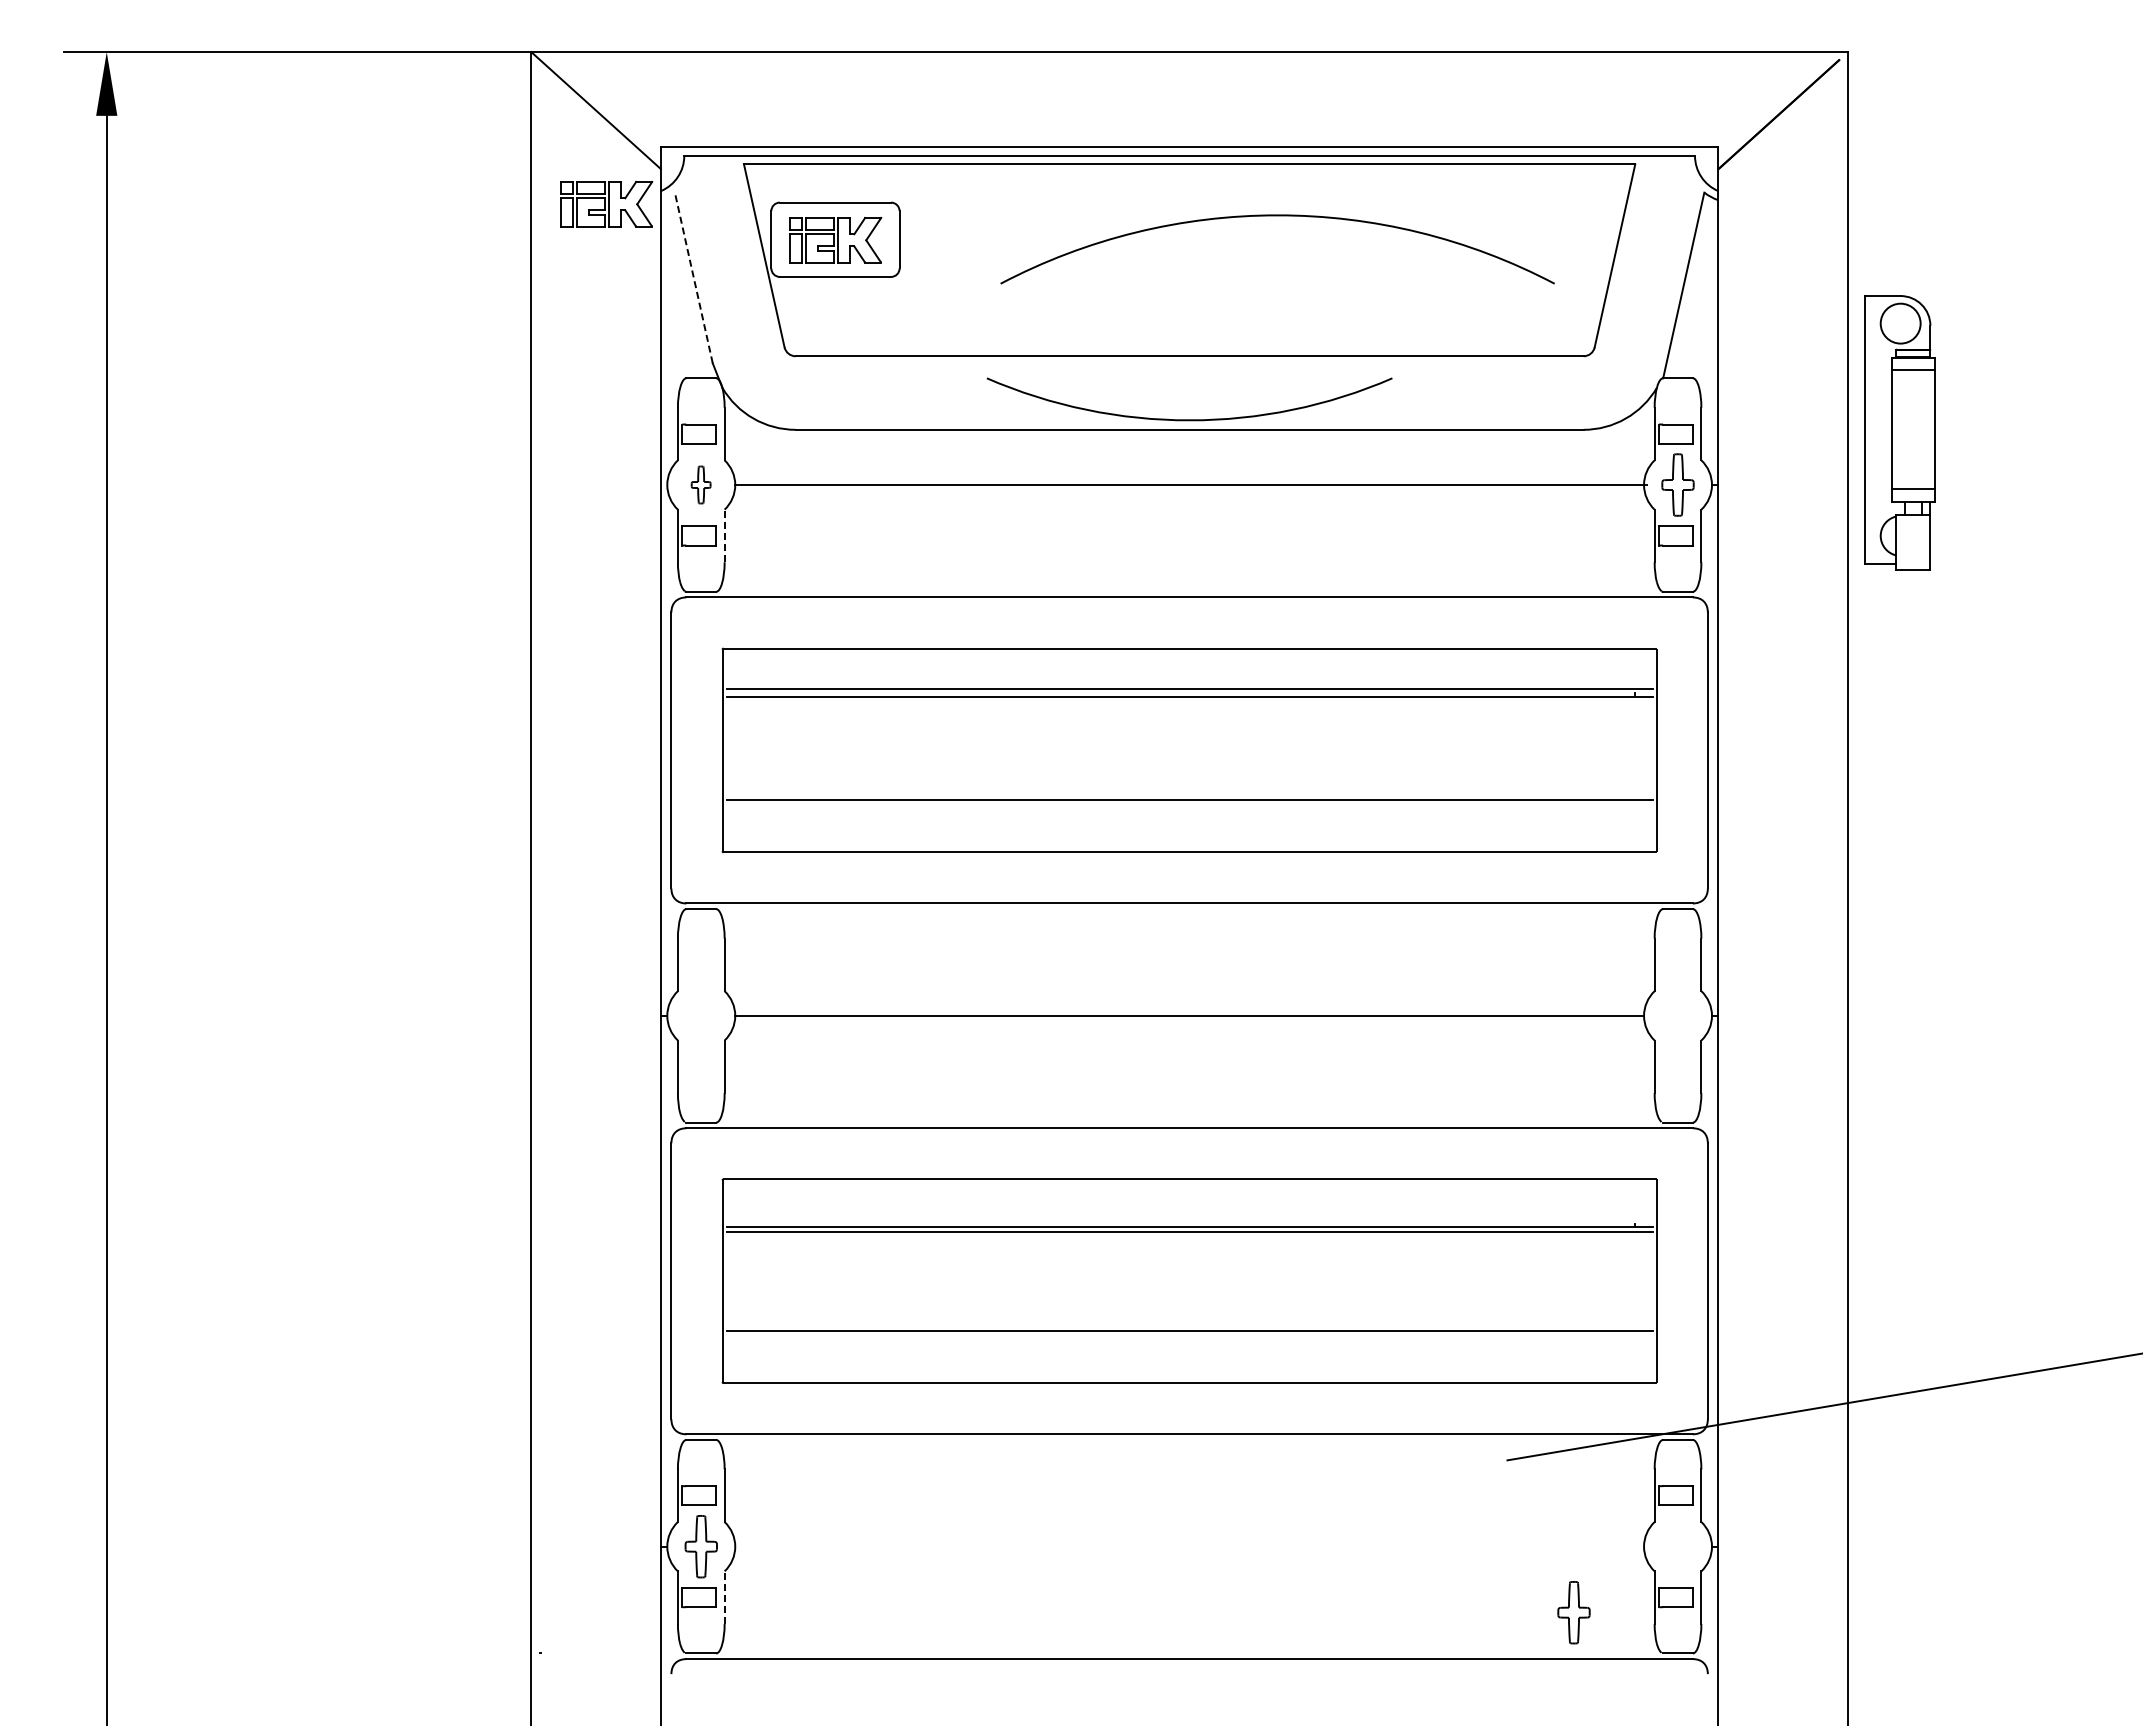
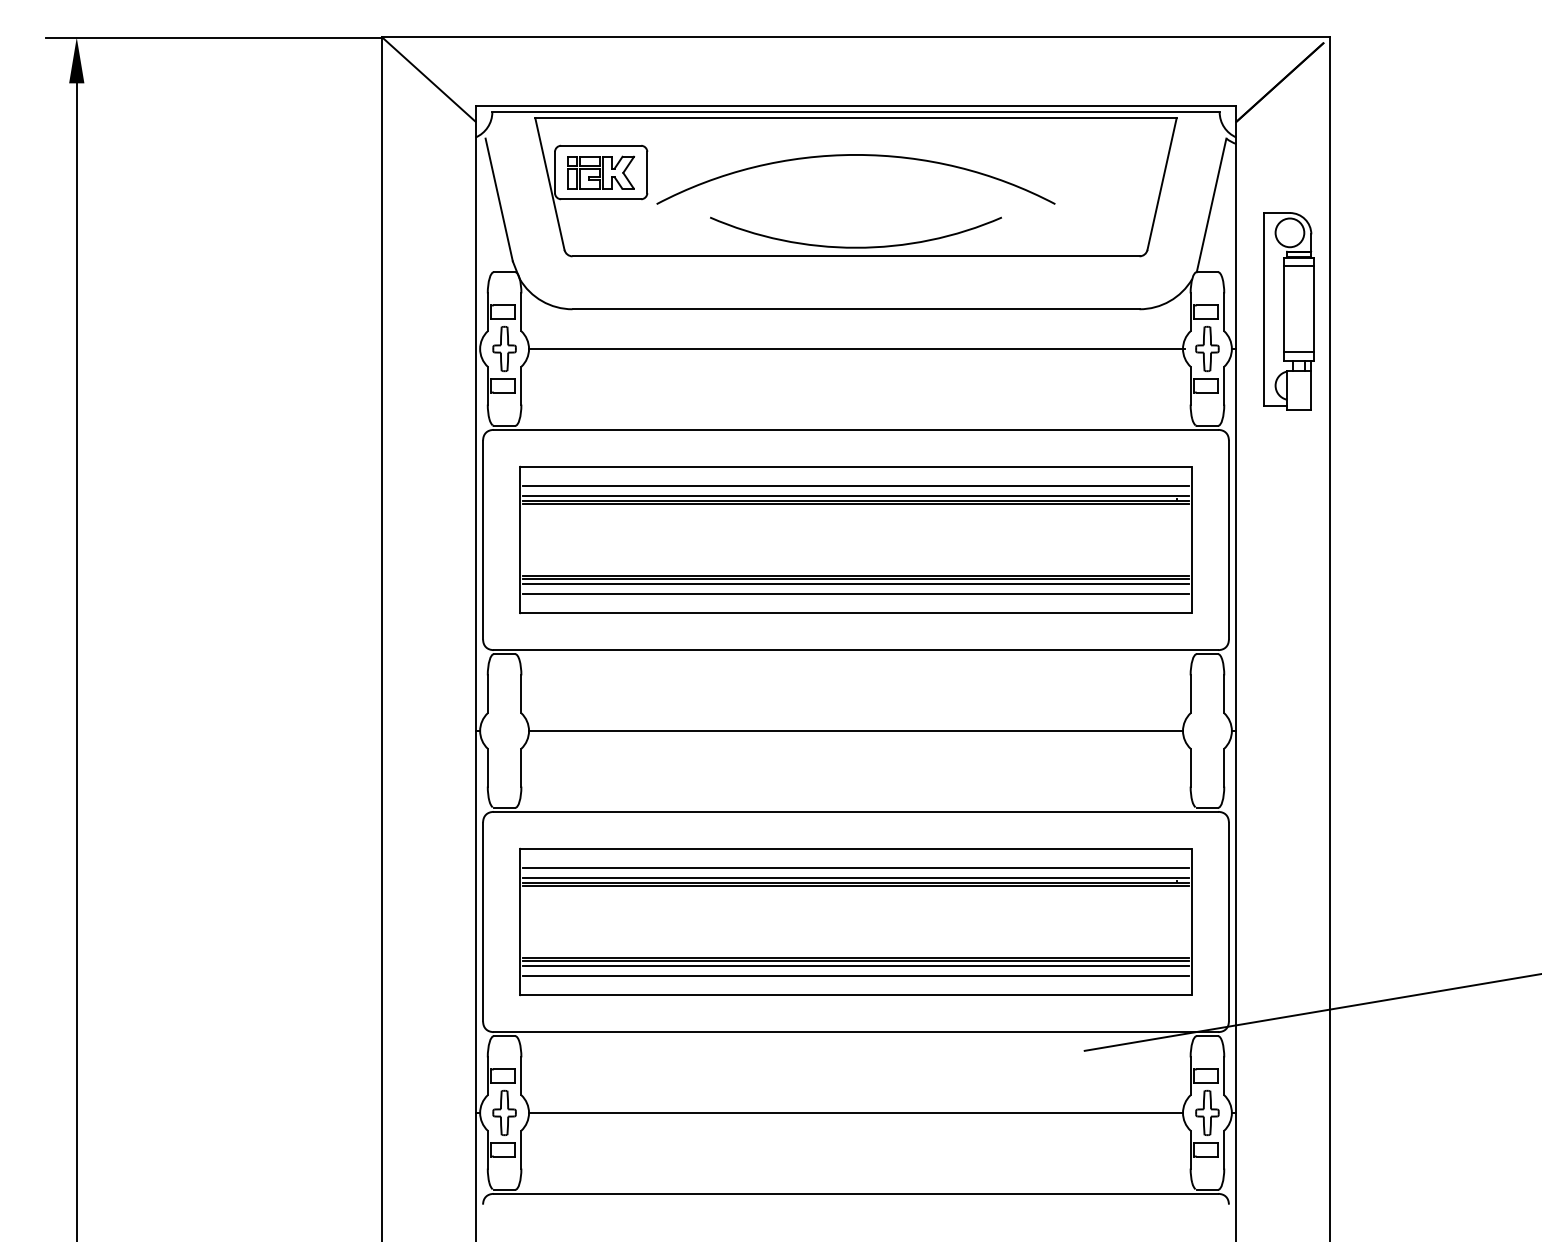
part: (606, 204) -> (436, 147), removed
arc: (1277, 216) -> (855, 155), moved
line: (693, 277) -> (498, 199), dashed -> solid
arc: (1189, 419) -> (855, 247), moved
part: (1899, 432) -> (1289, 311), moved
part: (700, 484) -> (504, 348), size x1.67
line: (724, 535) -> (521, 385), dashed -> solid
line: (1189, 675) -> (855, 486), added
line: (1189, 700) -> (855, 504), added
line: (1189, 804) -> (855, 578), added
line: (1189, 812) -> (855, 584), added
line: (1189, 825) -> (855, 594), added
line: (1189, 1206) -> (855, 868), added
line: (1189, 1219) -> (855, 877), added
line: (1189, 1335) -> (855, 961), added
line: (1189, 1342) -> (855, 966), added
line: (1189, 1356) -> (855, 976), added
line: (1189, 1546) -> (855, 1112), added
line: (724, 1597) -> (521, 1149), dashed -> solid
part: (1573, 1612) -> (1207, 1112), moved

